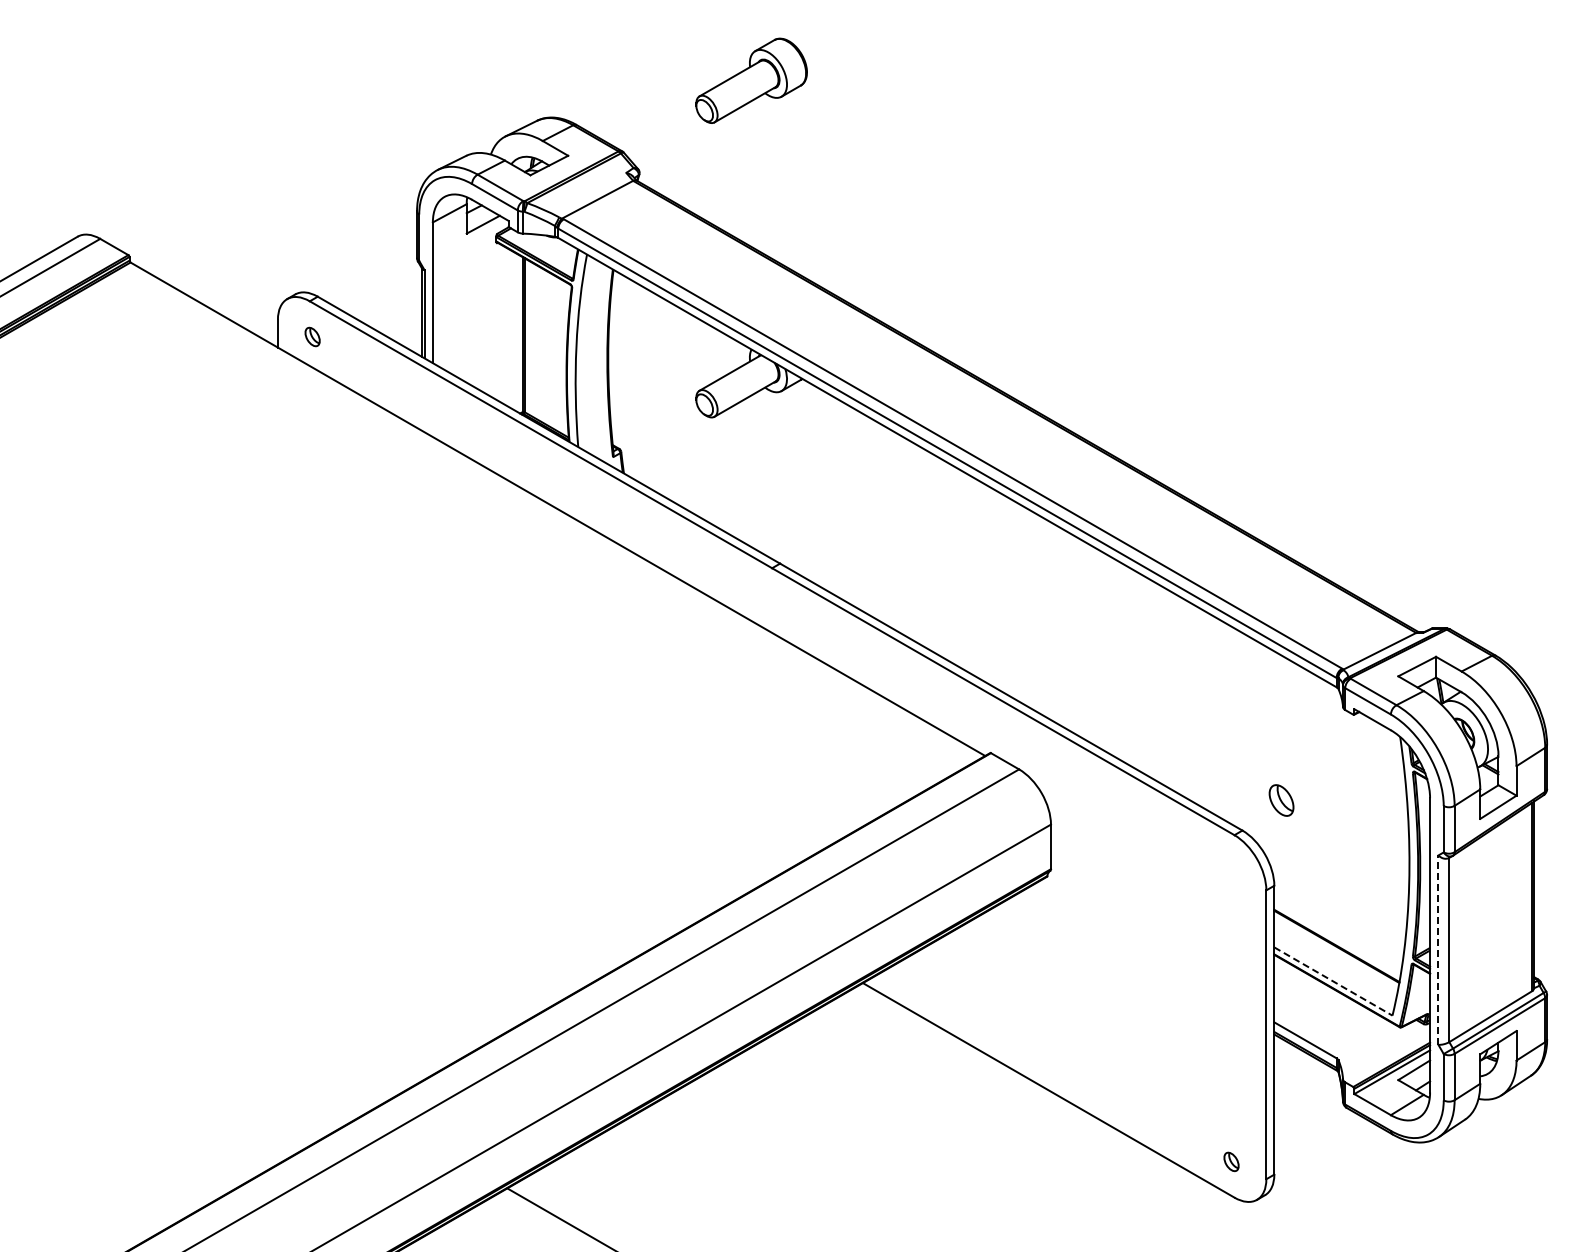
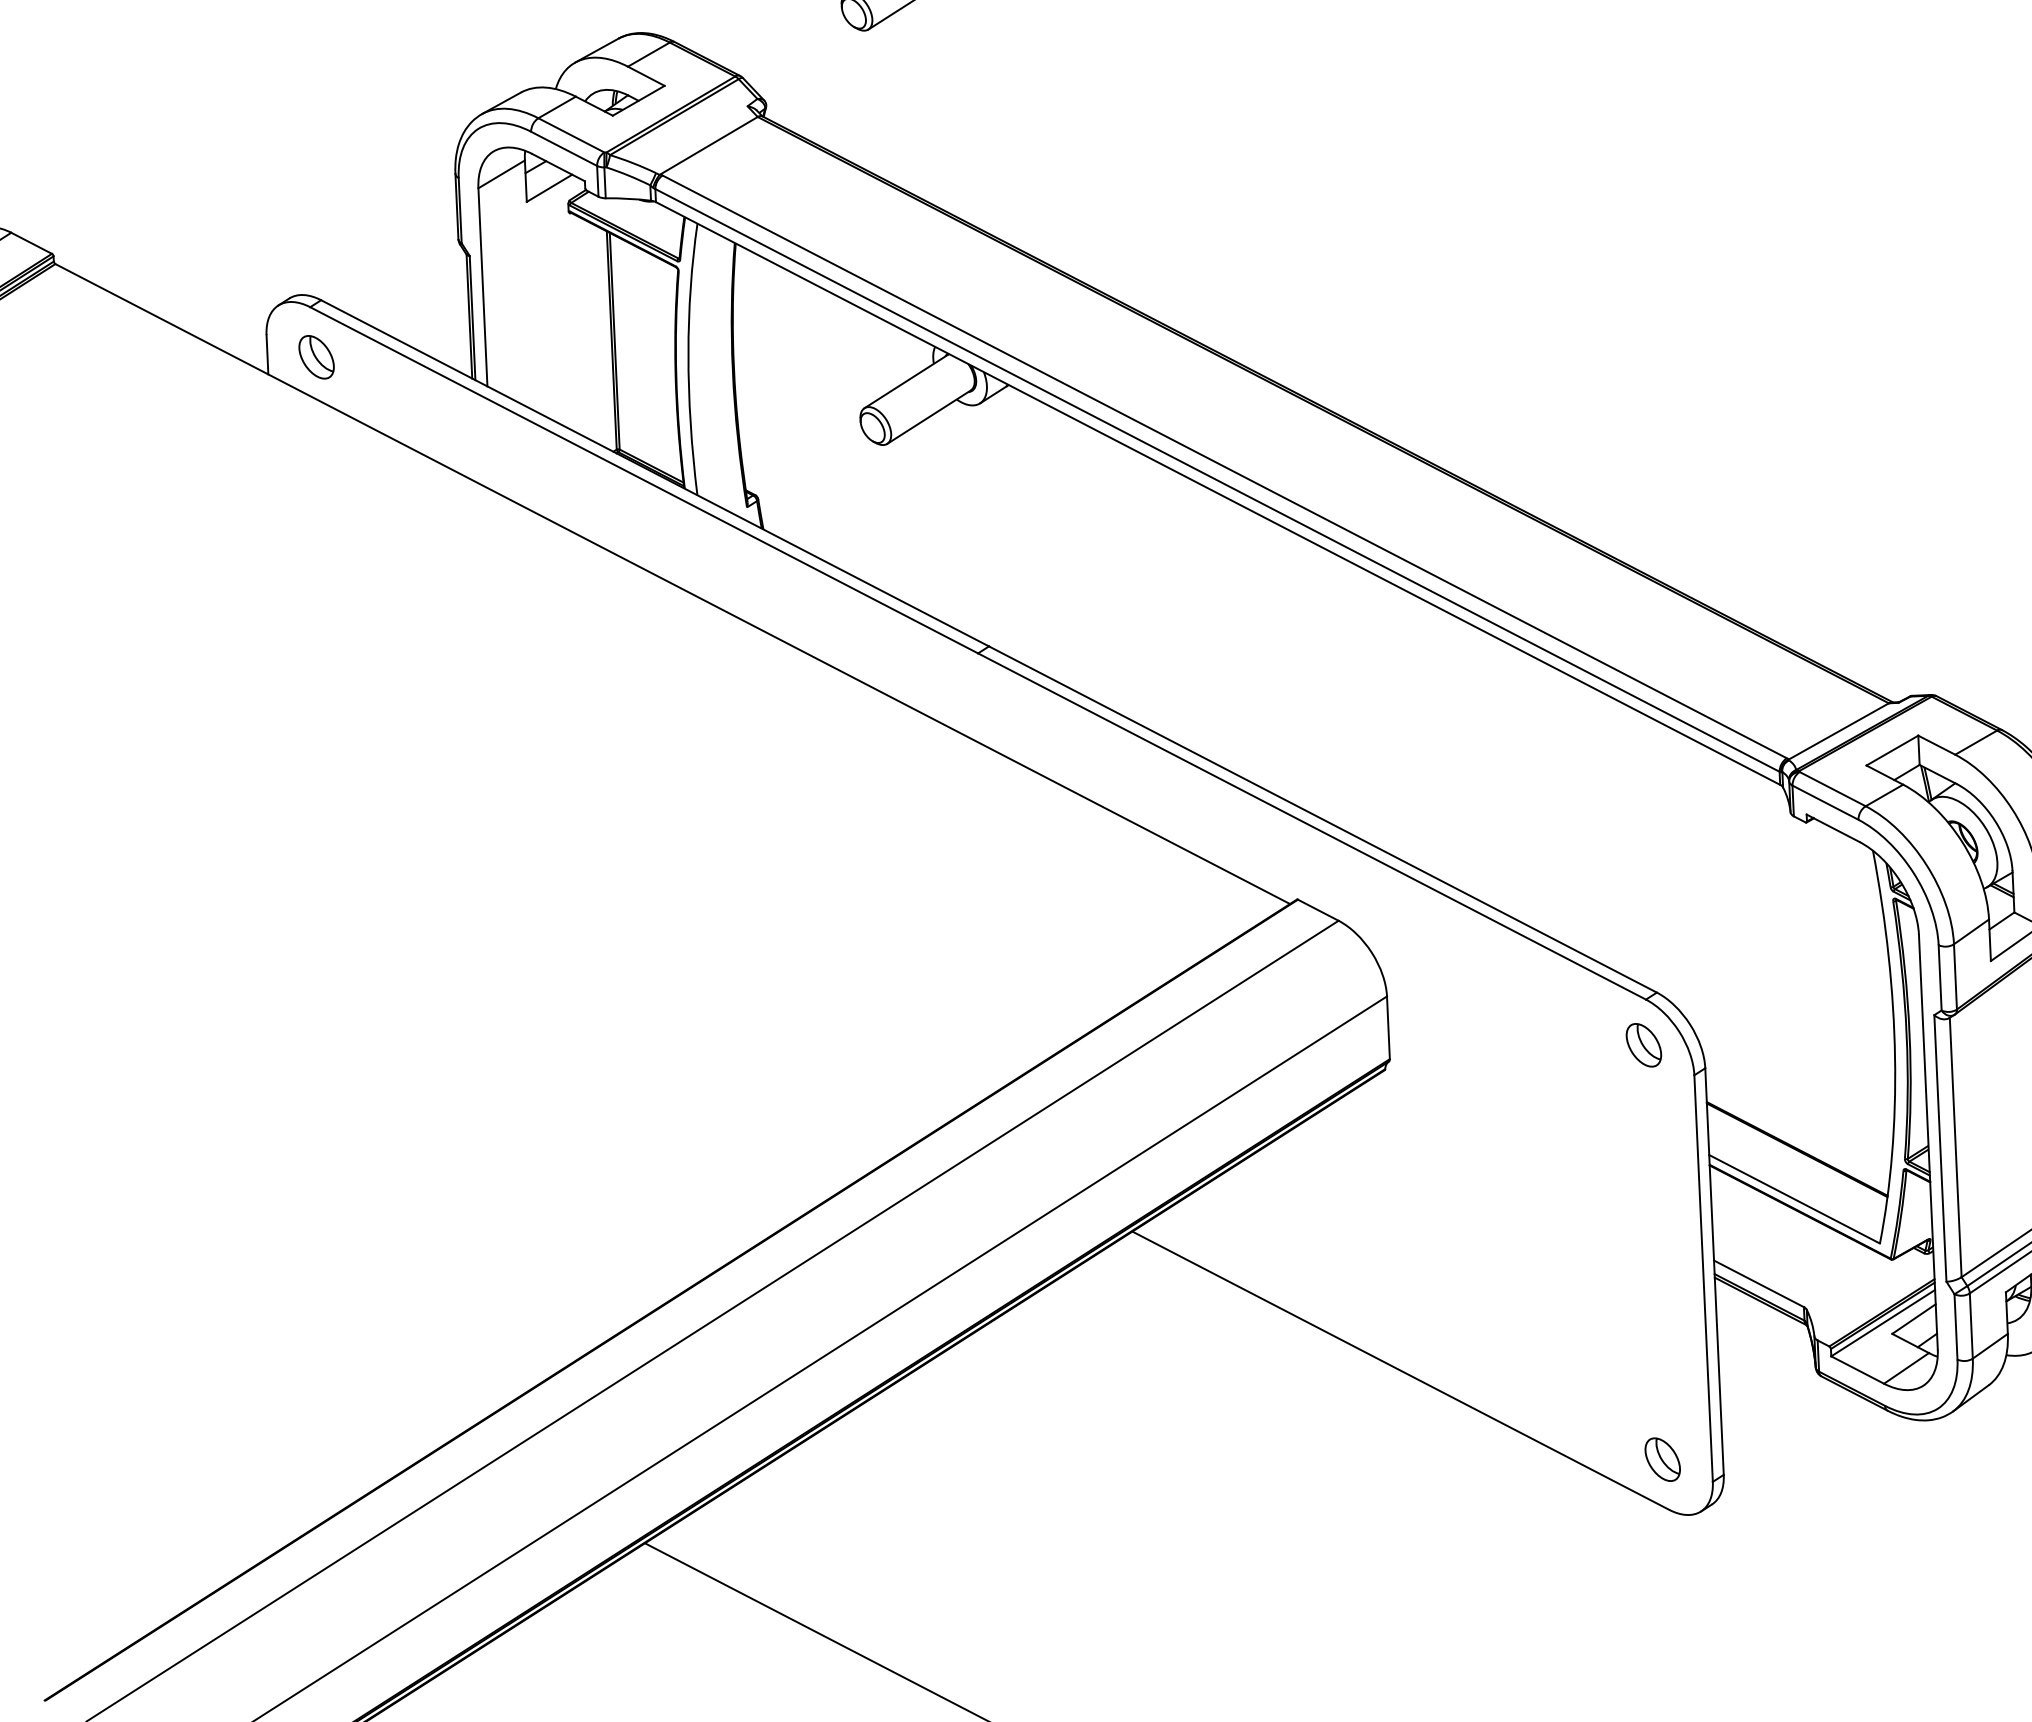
part: (312, 336) -> (316, 356), size x1.67
part: (1281, 800) -> (1643, 1045), moved
line: (1438, 950) -> (1940, 1148), dashed -> solid
line: (1333, 981) -> (1794, 1199), dashed -> solid
part: (1231, 1161) -> (1662, 1459), size x1.67

